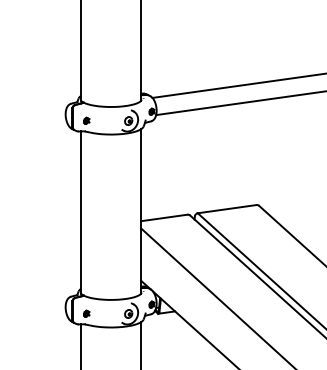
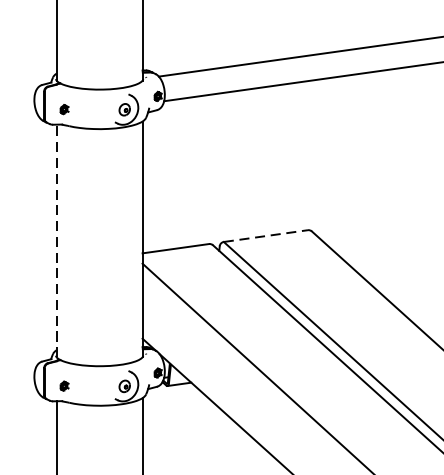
line: (227, 209) -> (266, 236), solid -> dashed
line: (81, 212) -> (57, 240), solid -> dashed

